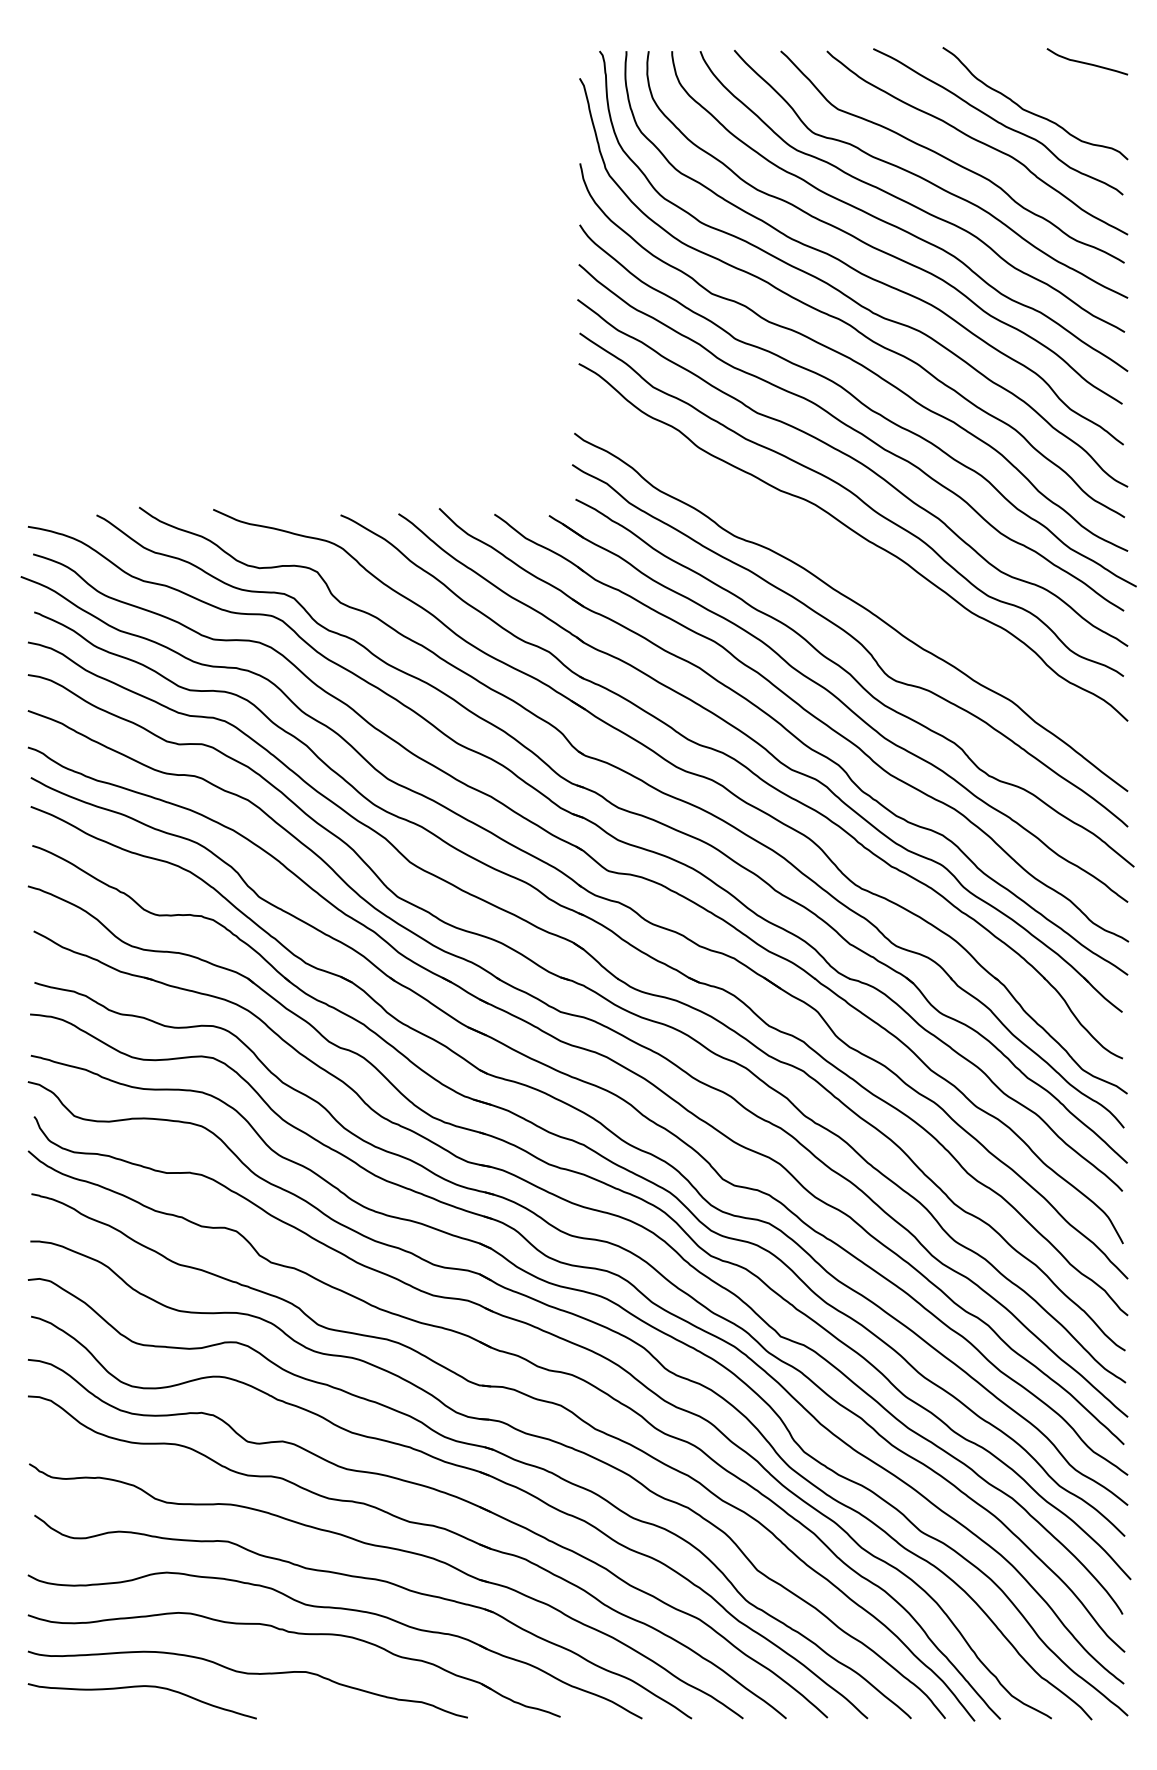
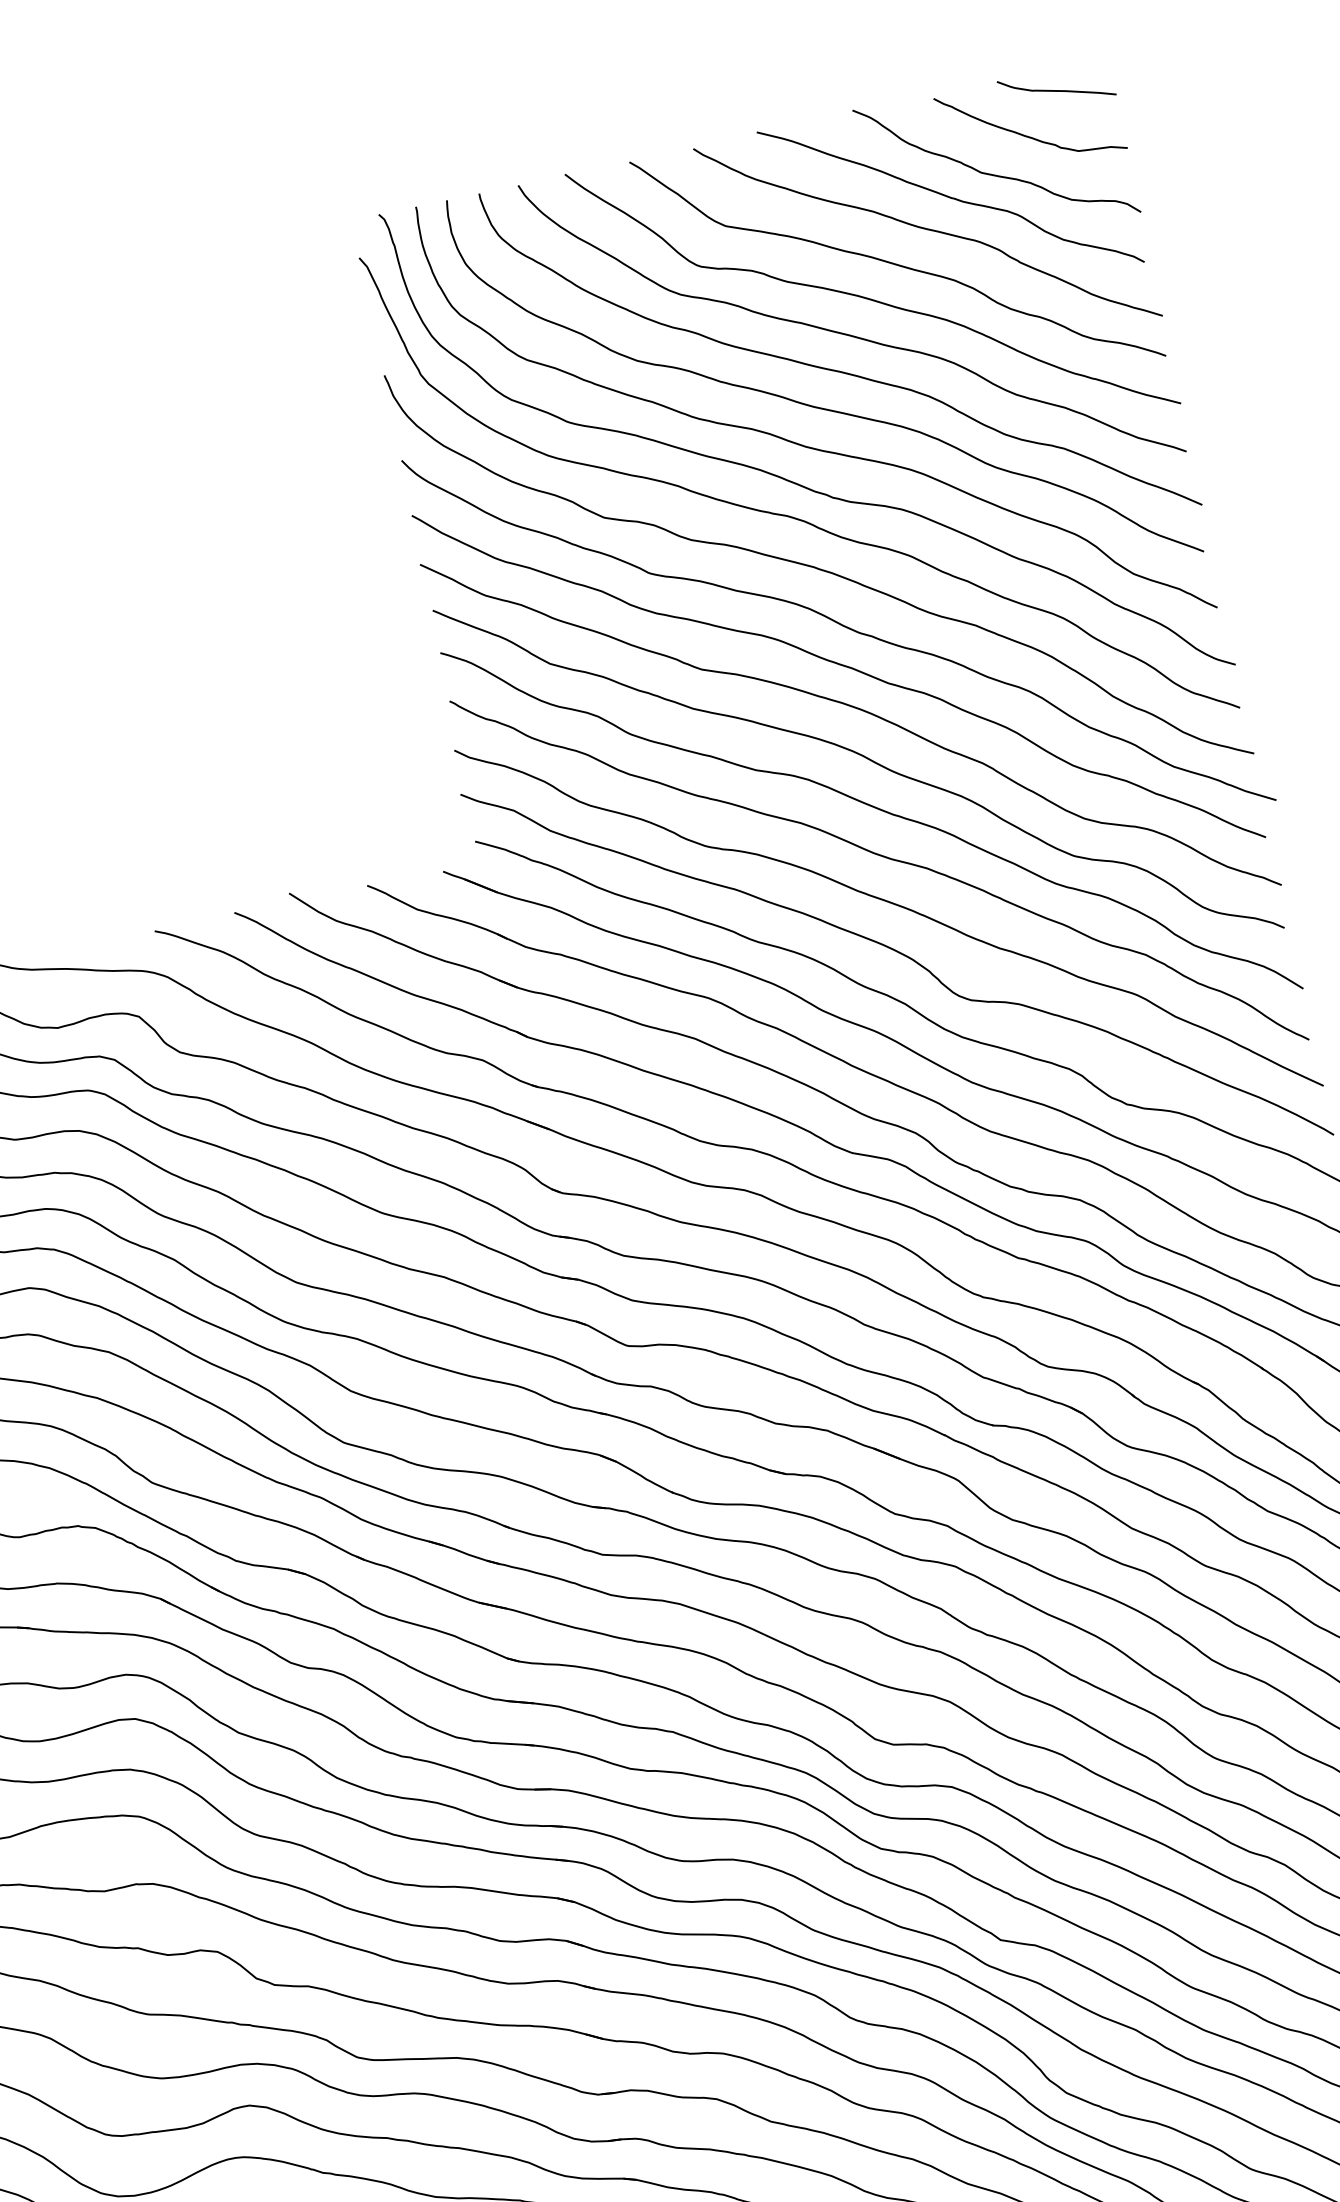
curve: (1061, 90) -> (1029, 135), added
curve: (856, 570) -> (884, 858), added

